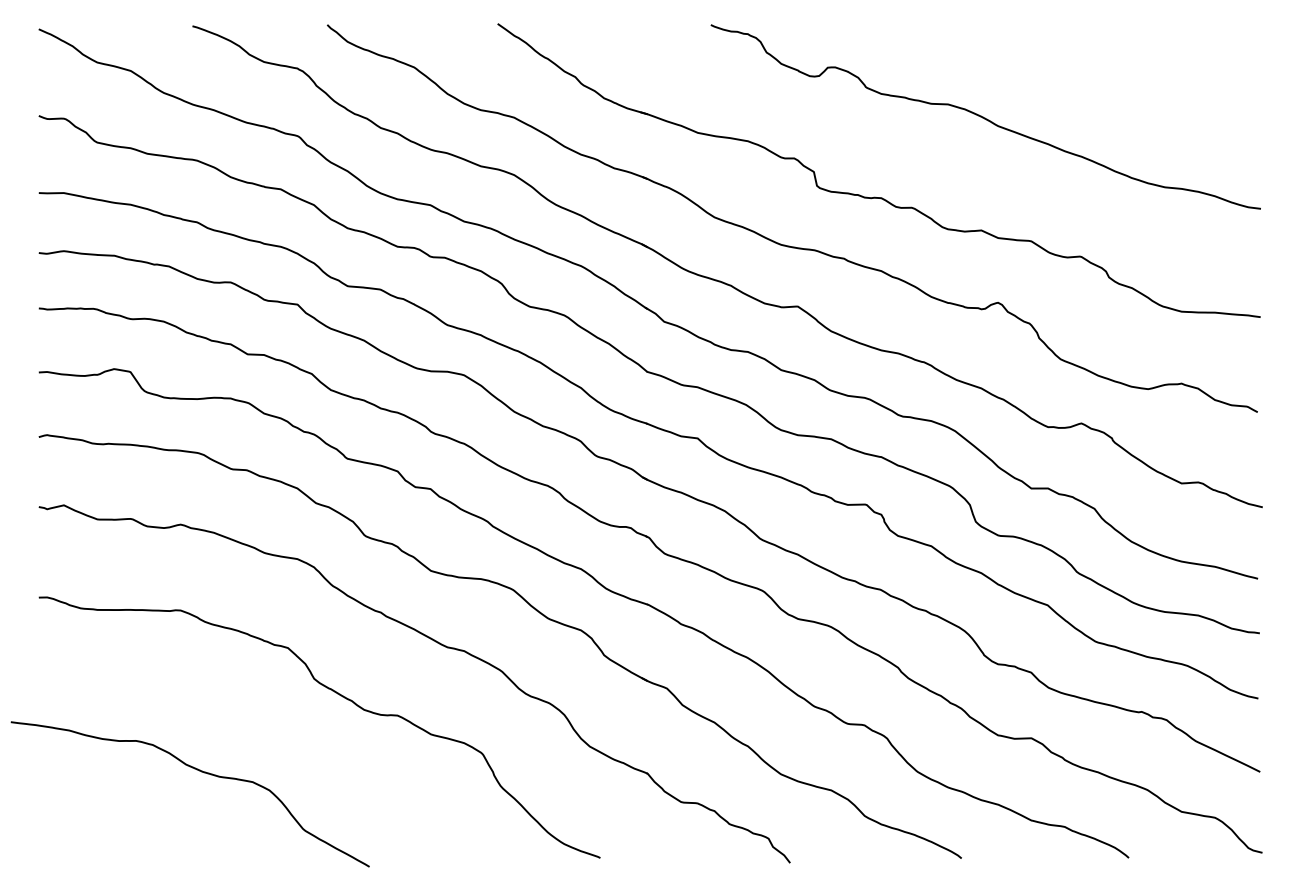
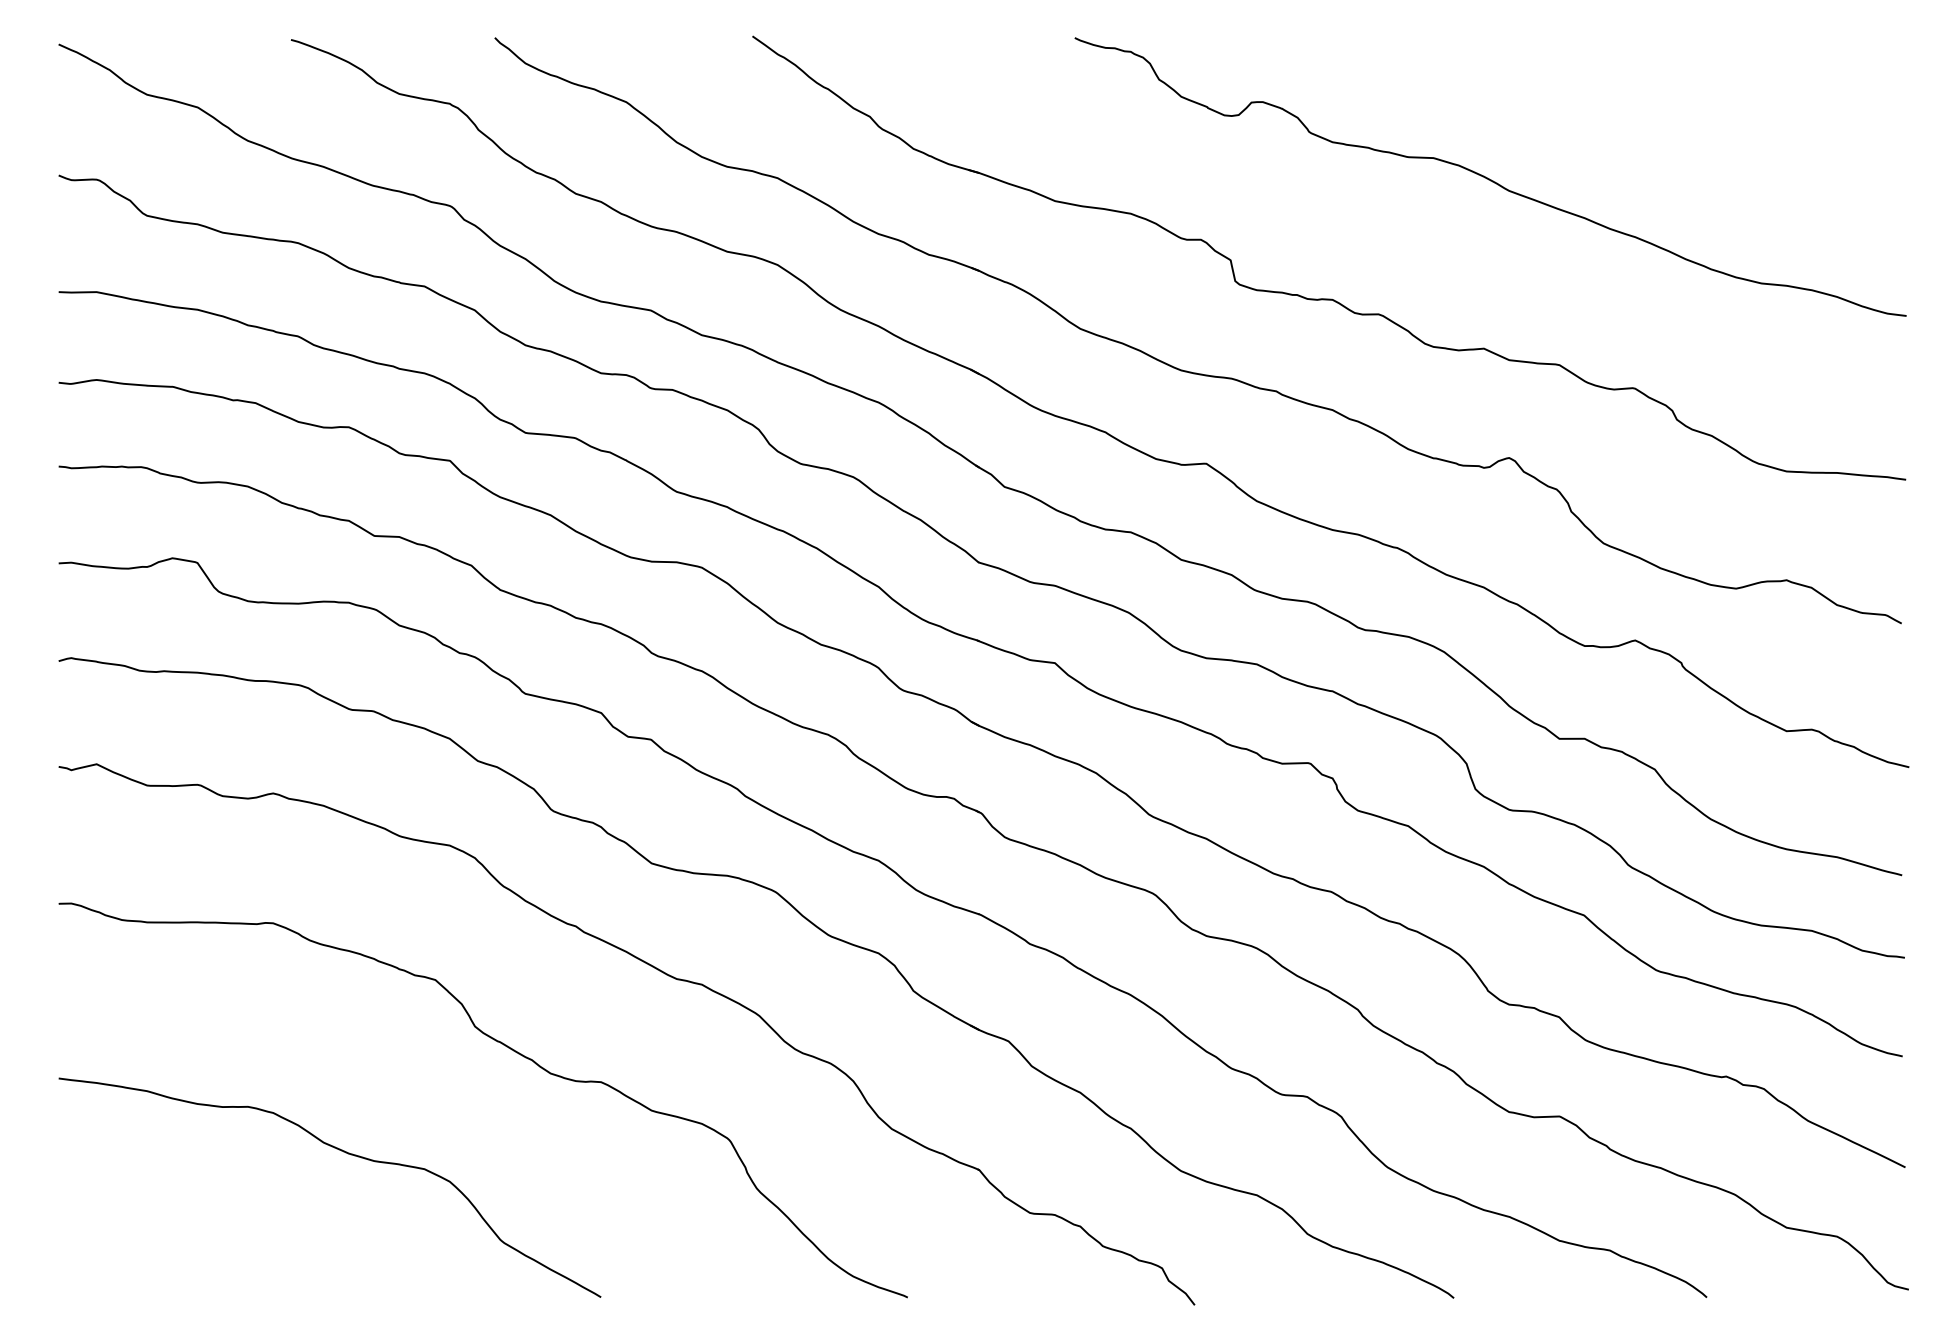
curve: (196, 770) -> (339, 1151), moved

